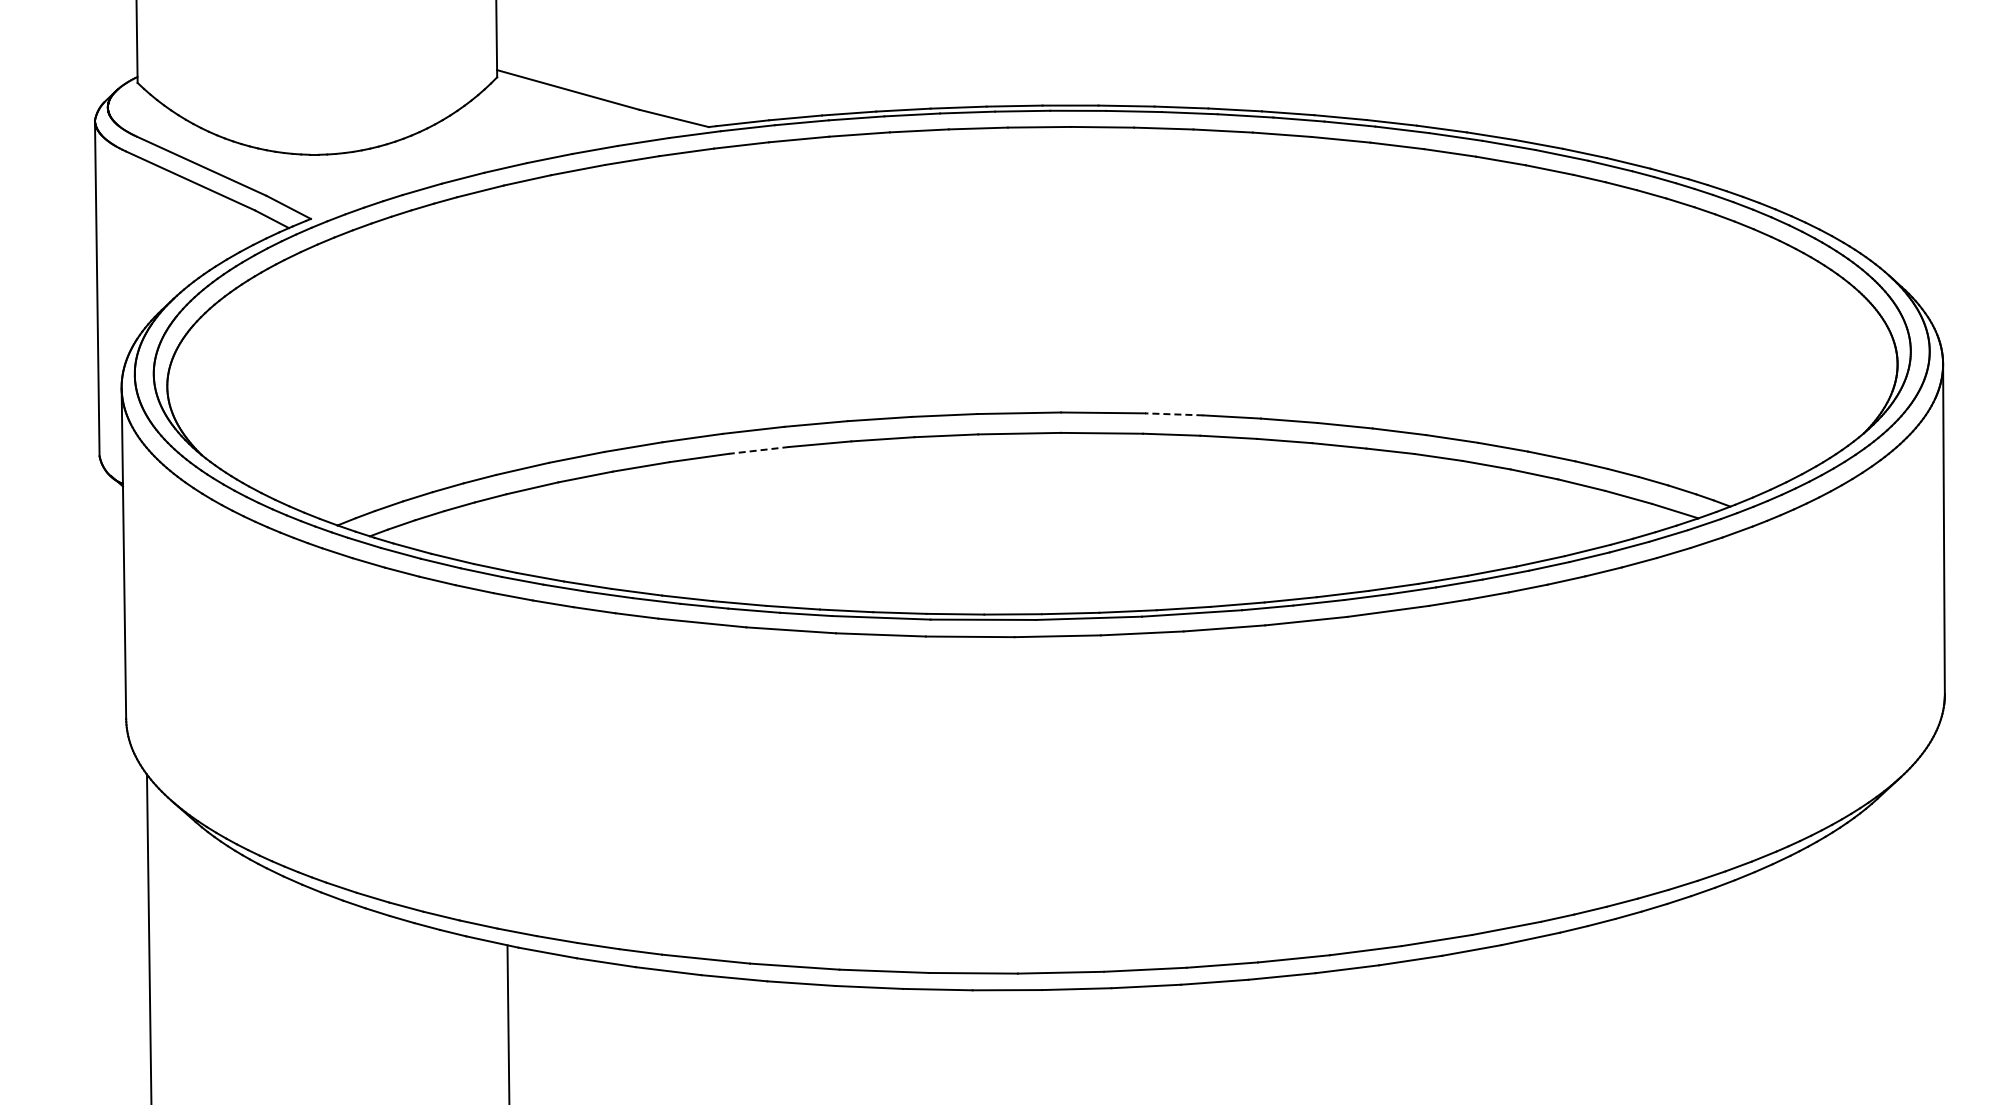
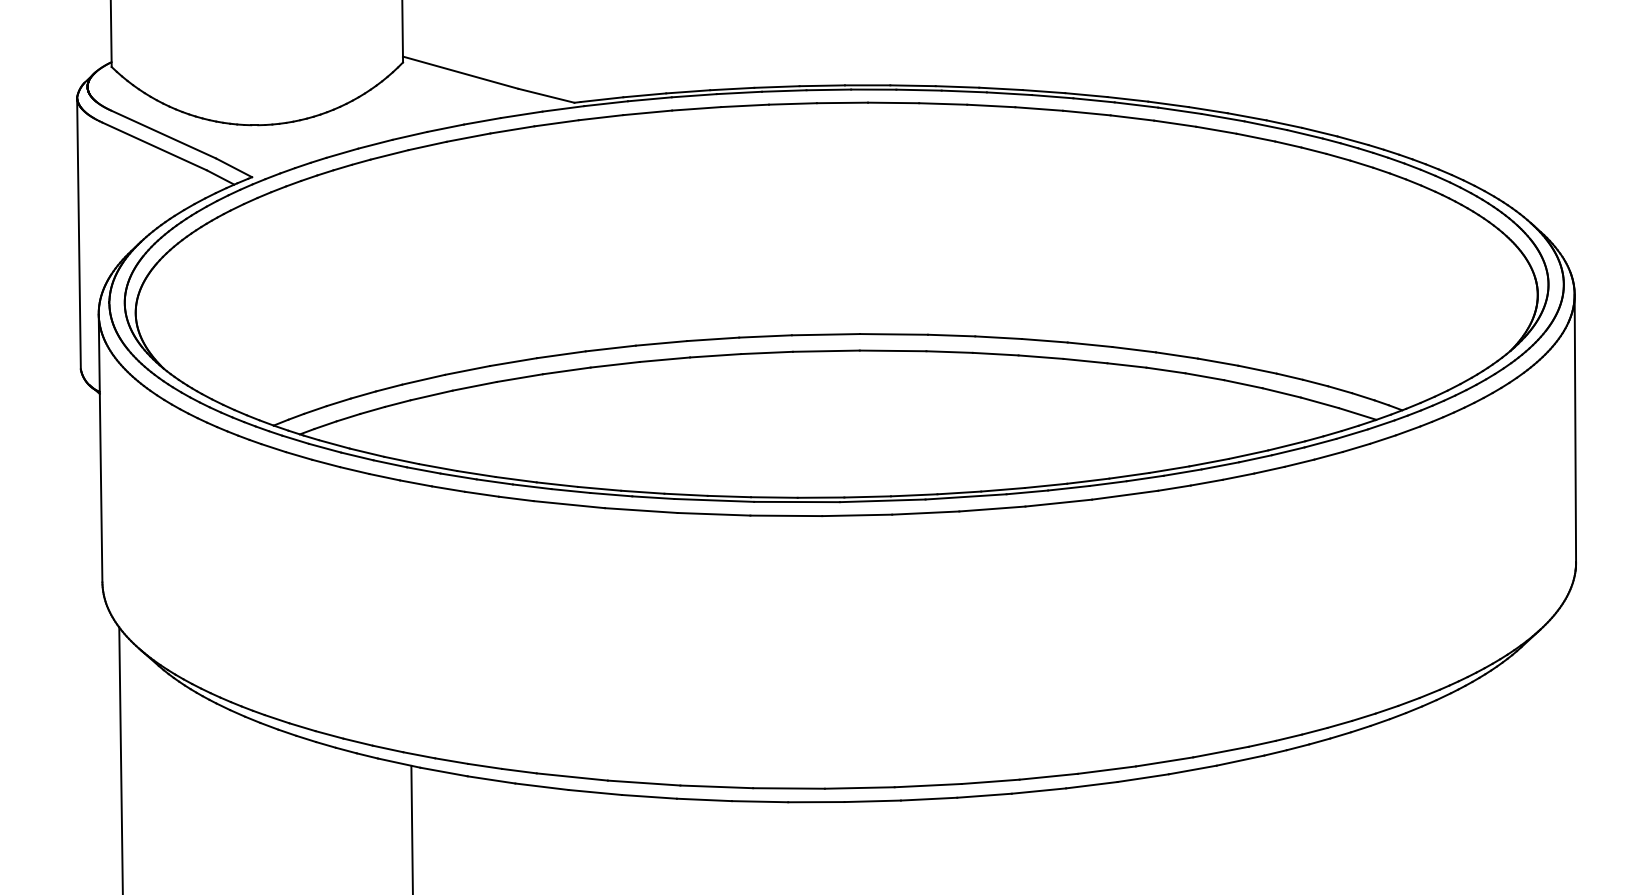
line: (1173, 414) -> (951, 335), dashed -> solid
line: (759, 450) -> (615, 364), dashed -> solid

